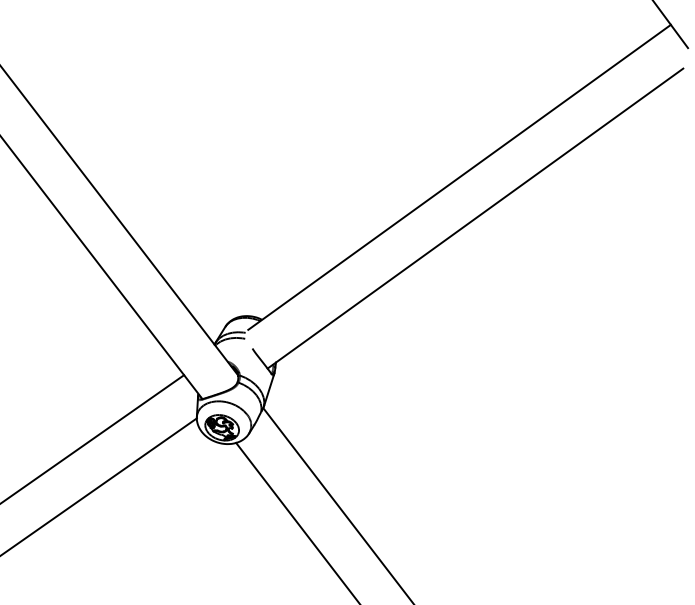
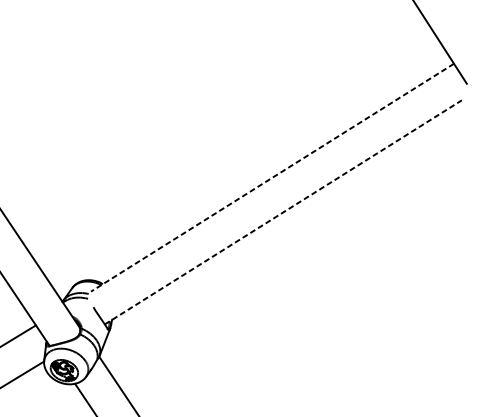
line: (459, 177) -> (272, 177), solid -> dashed
line: (475, 218) -> (283, 212), solid -> dashed

